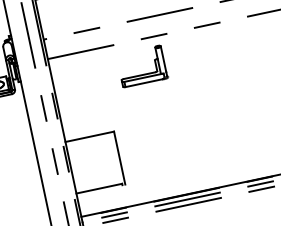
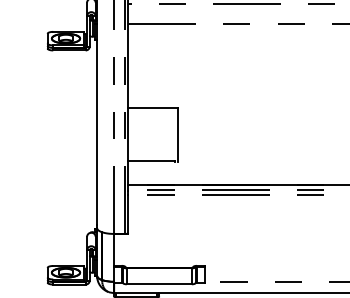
part: (144, 74) -> (219, 58), removed

